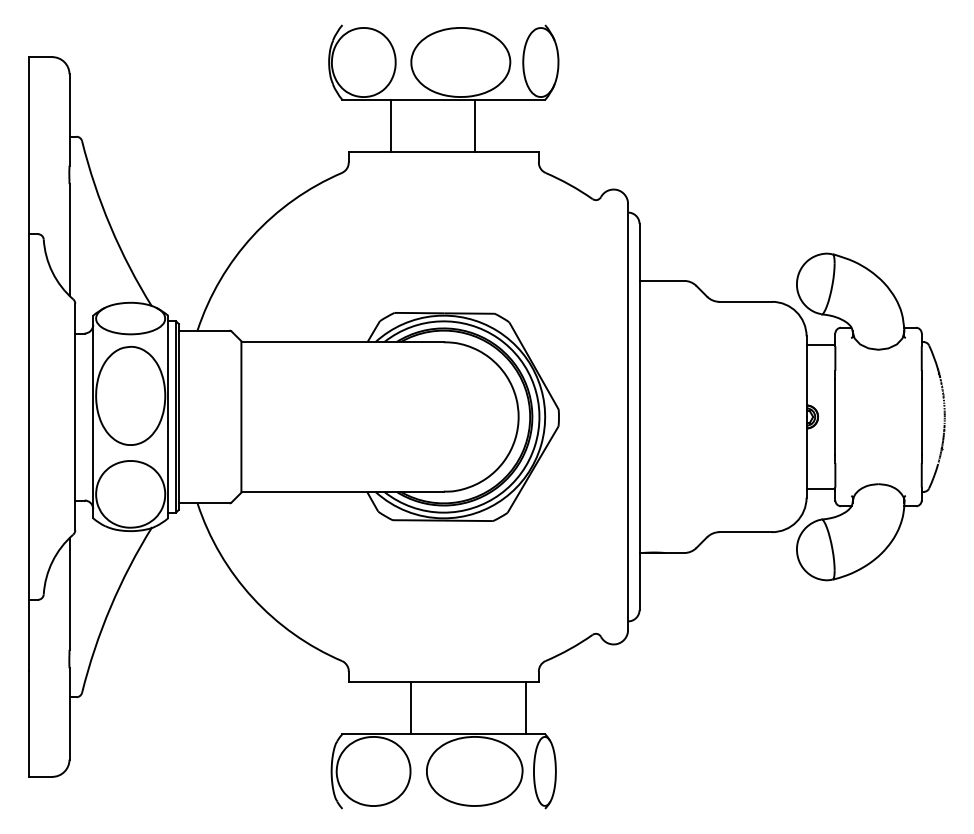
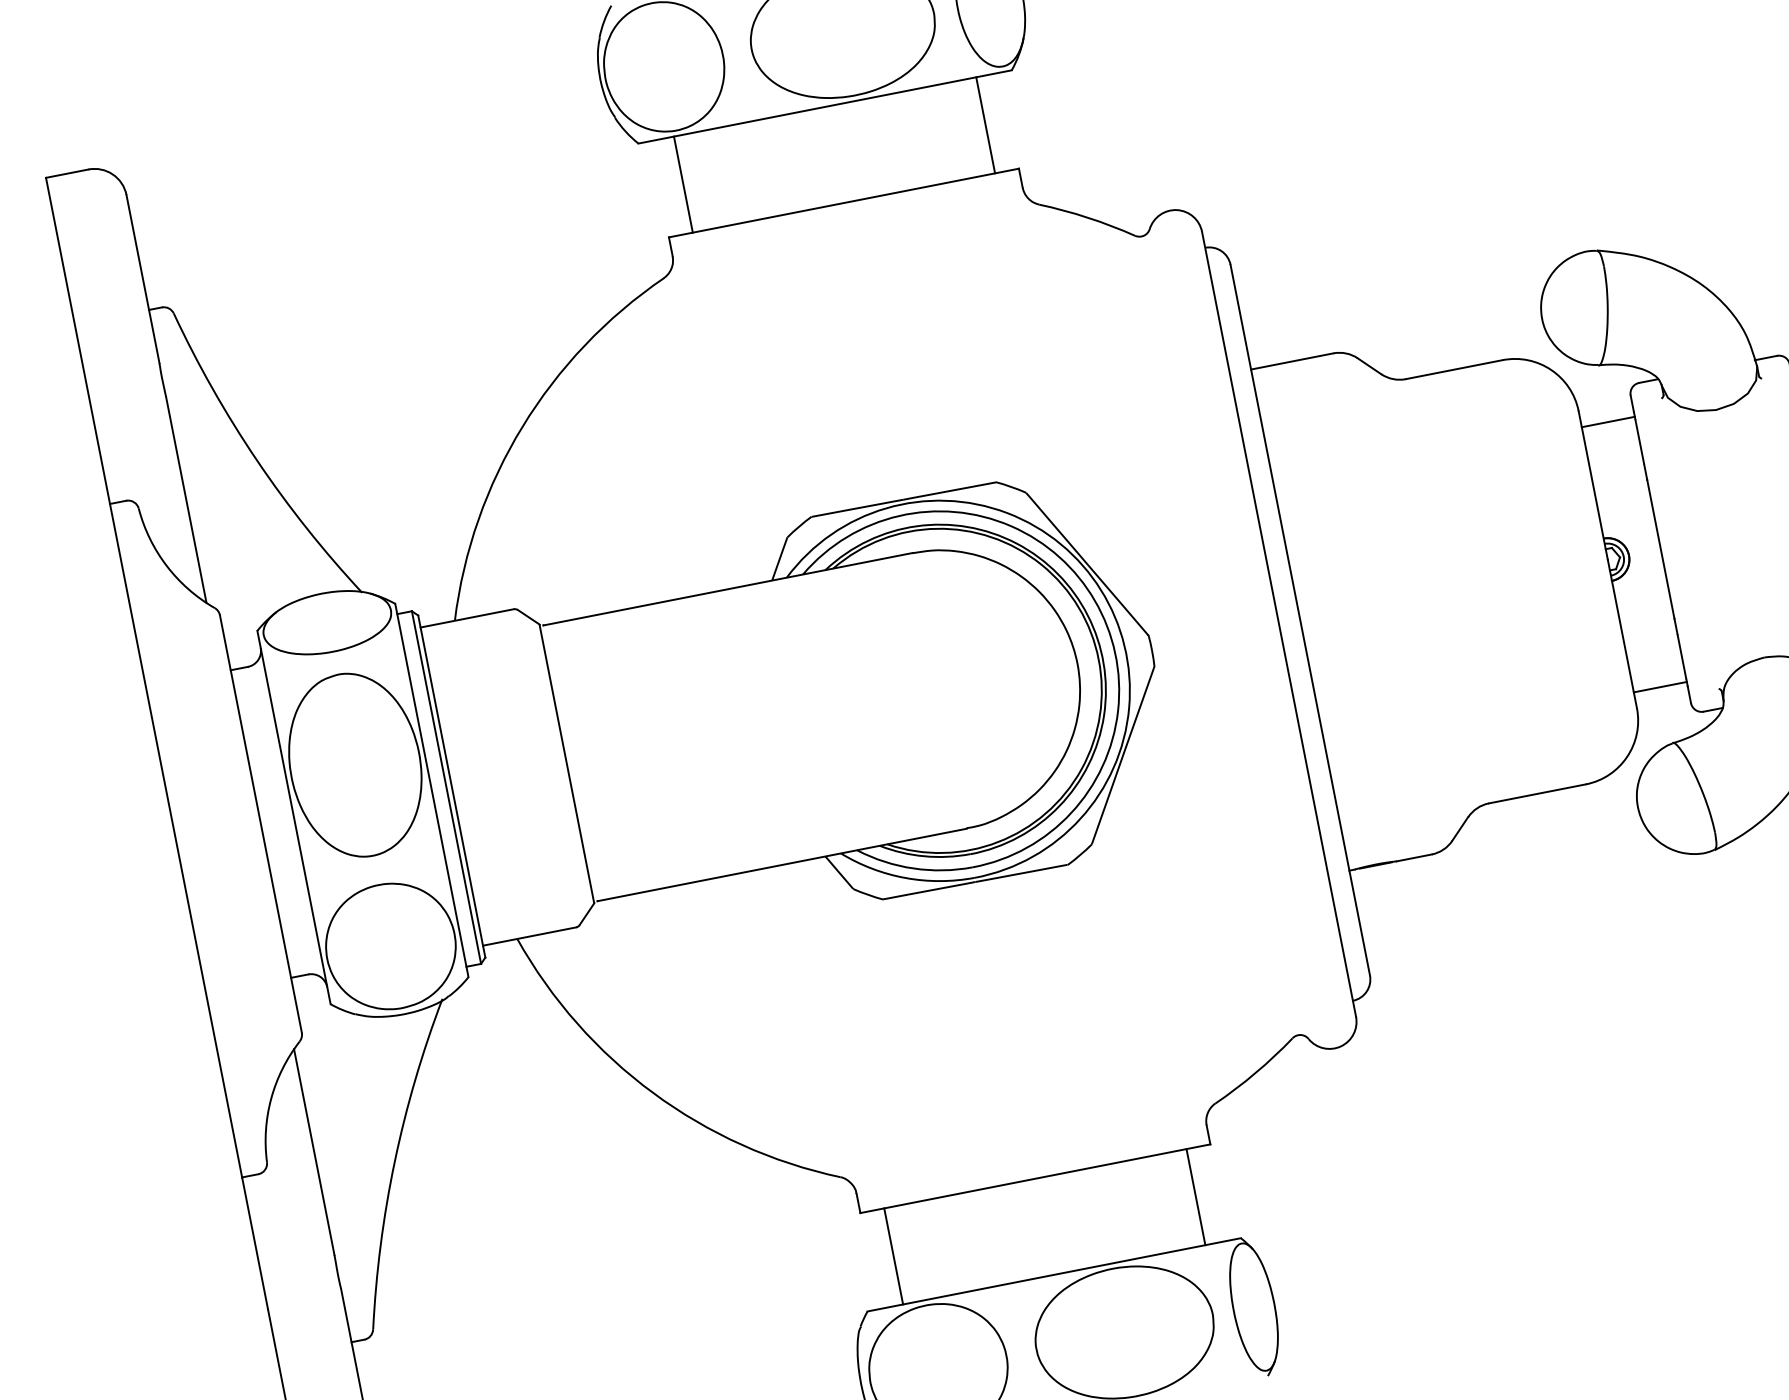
line: (390, 125) -> (682, 183), moved
line: (474, 125) -> (984, 124), moved
line: (410, 707) -> (893, 1255), moved

